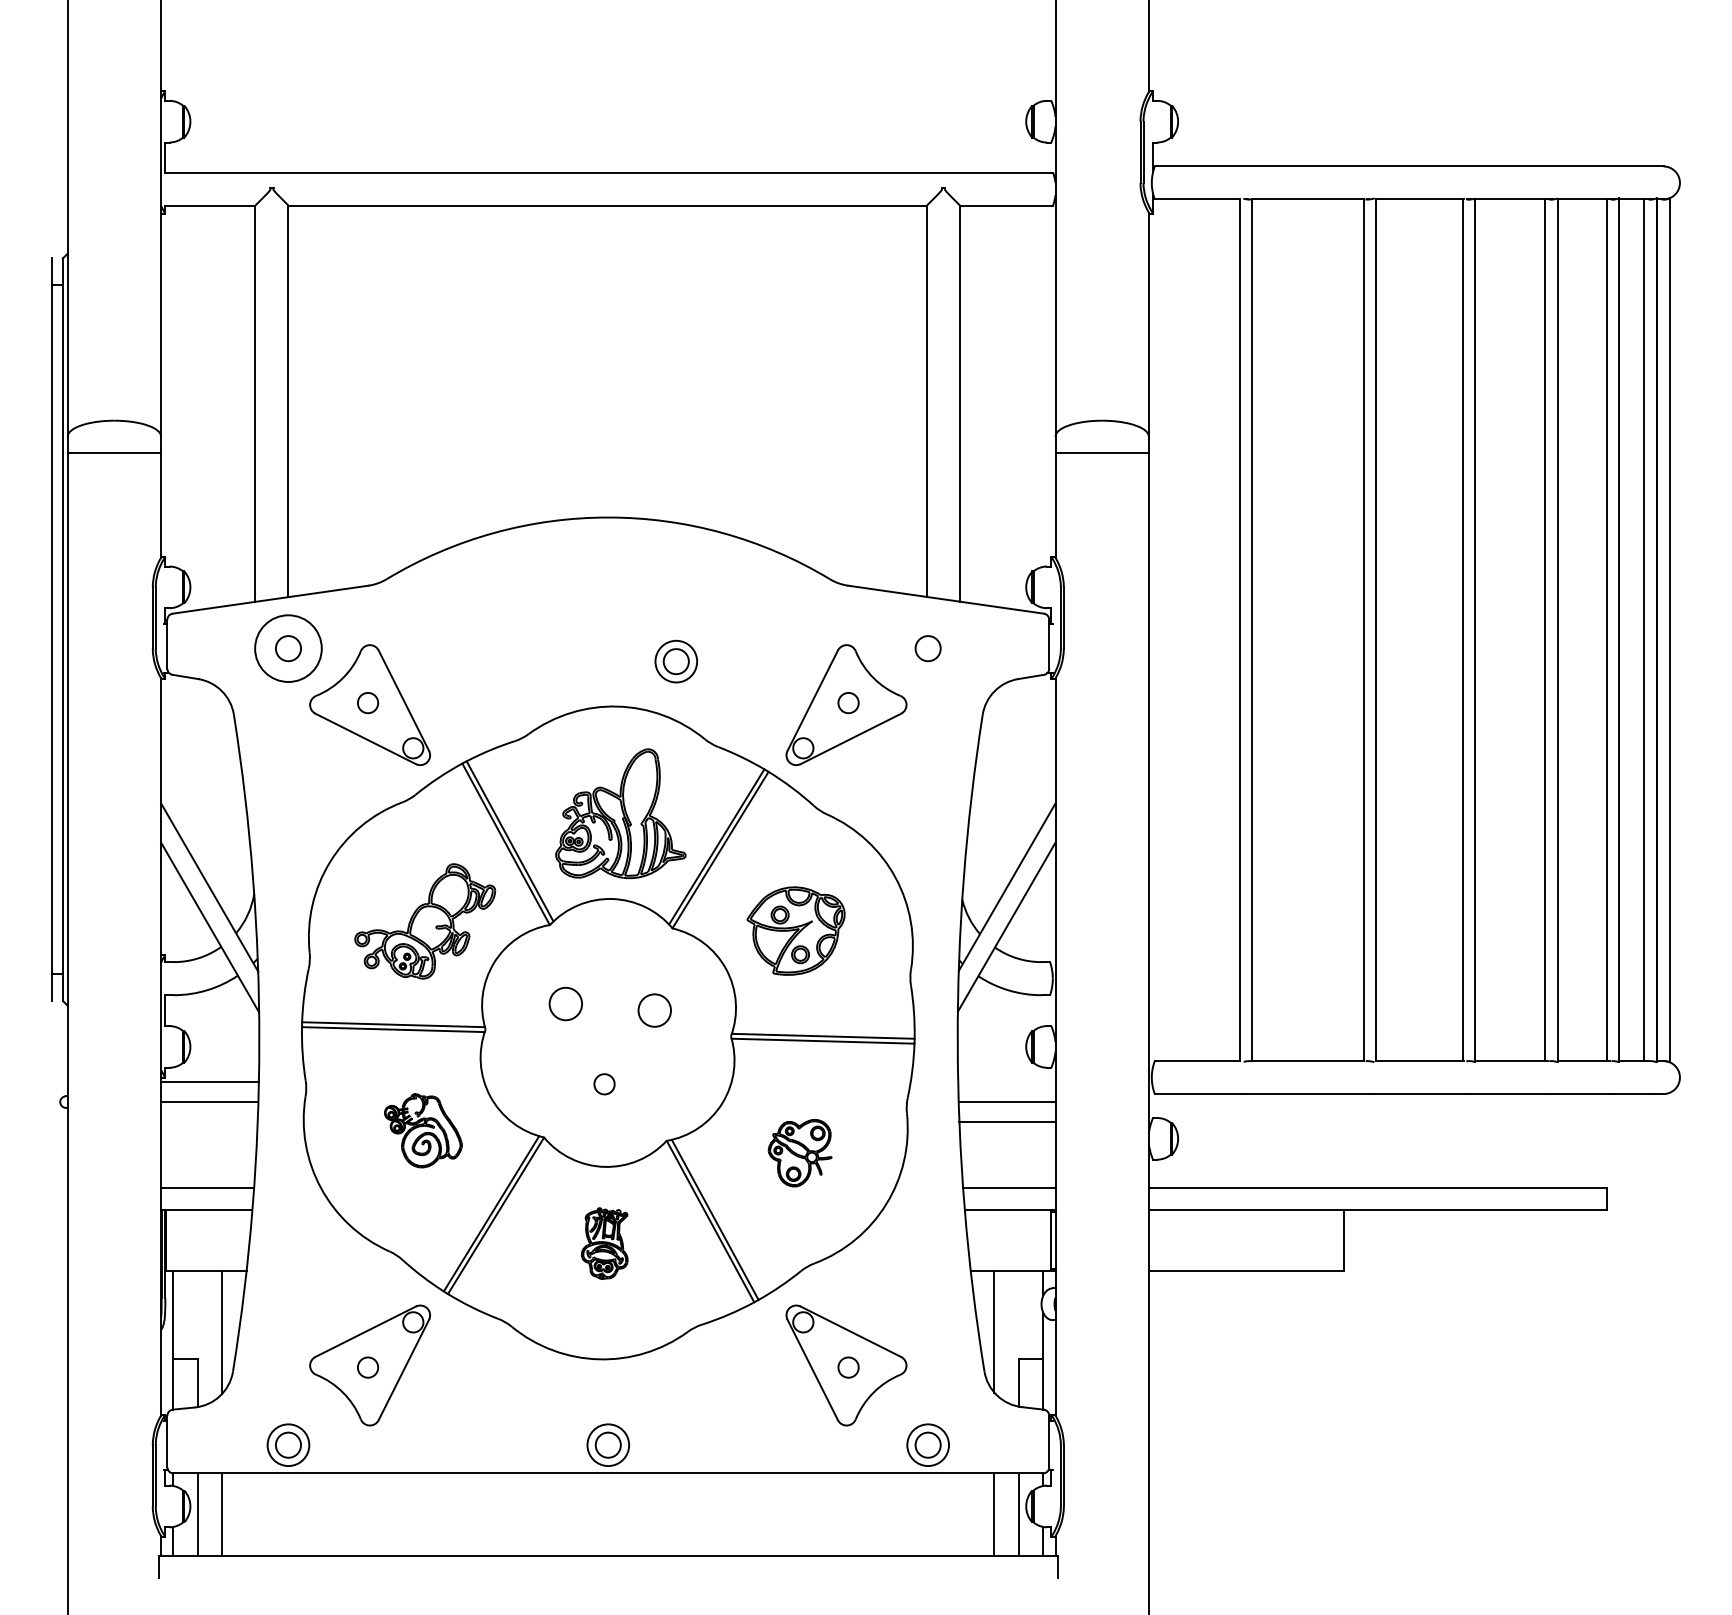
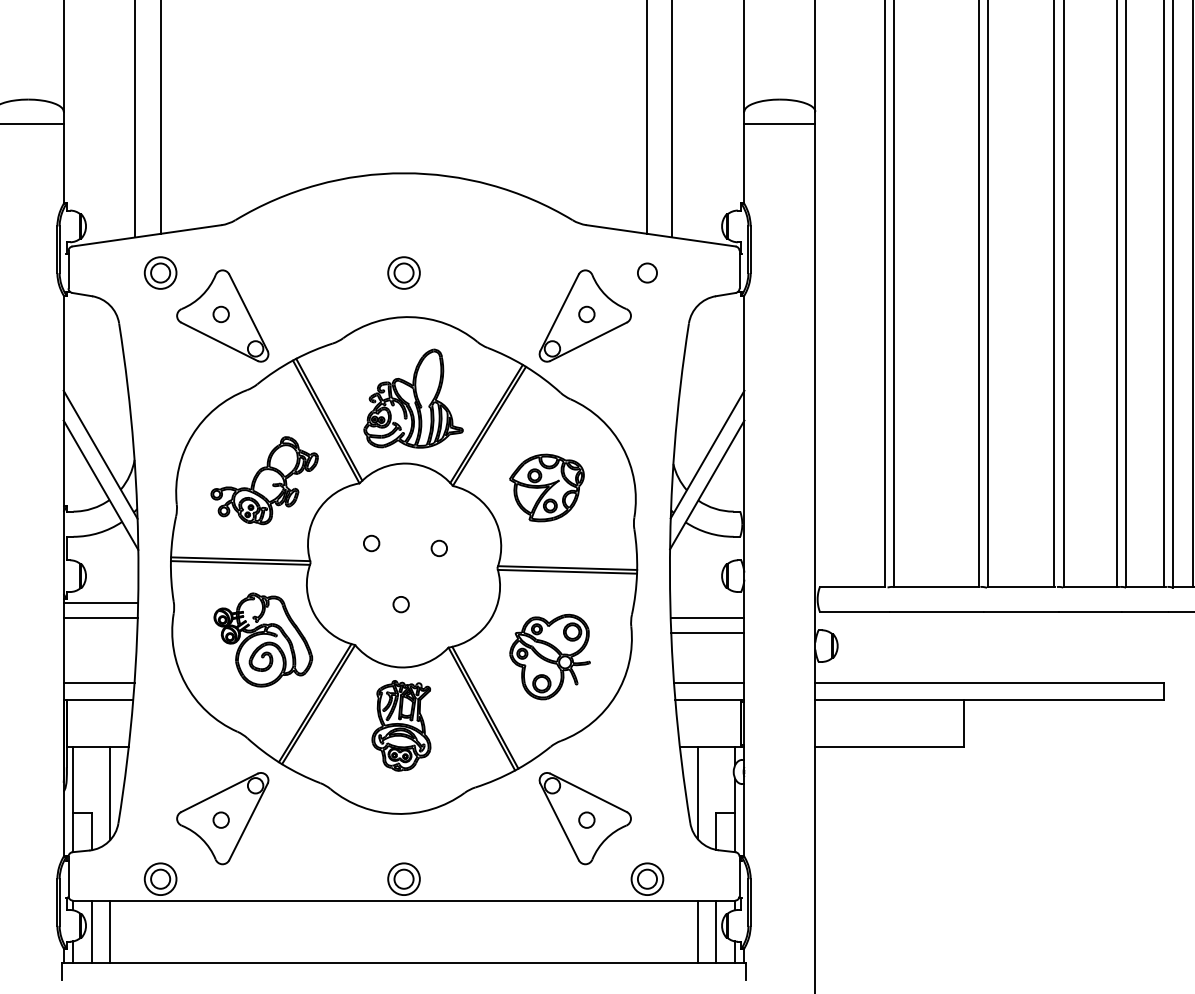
circle: (288, 648) -> (160, 272), size x0.62
part: (675, 661) -> (403, 272), moved
circle: (565, 1003) -> (371, 543), size x0.62
circle: (654, 1010) -> (439, 548), size x0.62
part: (423, 1130) -> (263, 639), size x1.67
part: (799, 1152) -> (549, 656), size x1.67
part: (604, 1243) -> (401, 725), size x1.67

